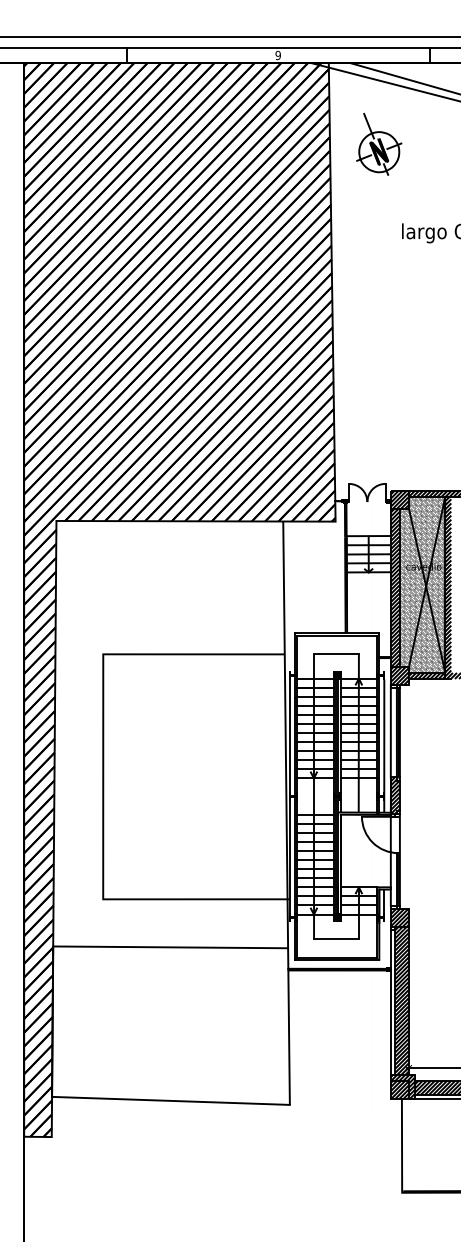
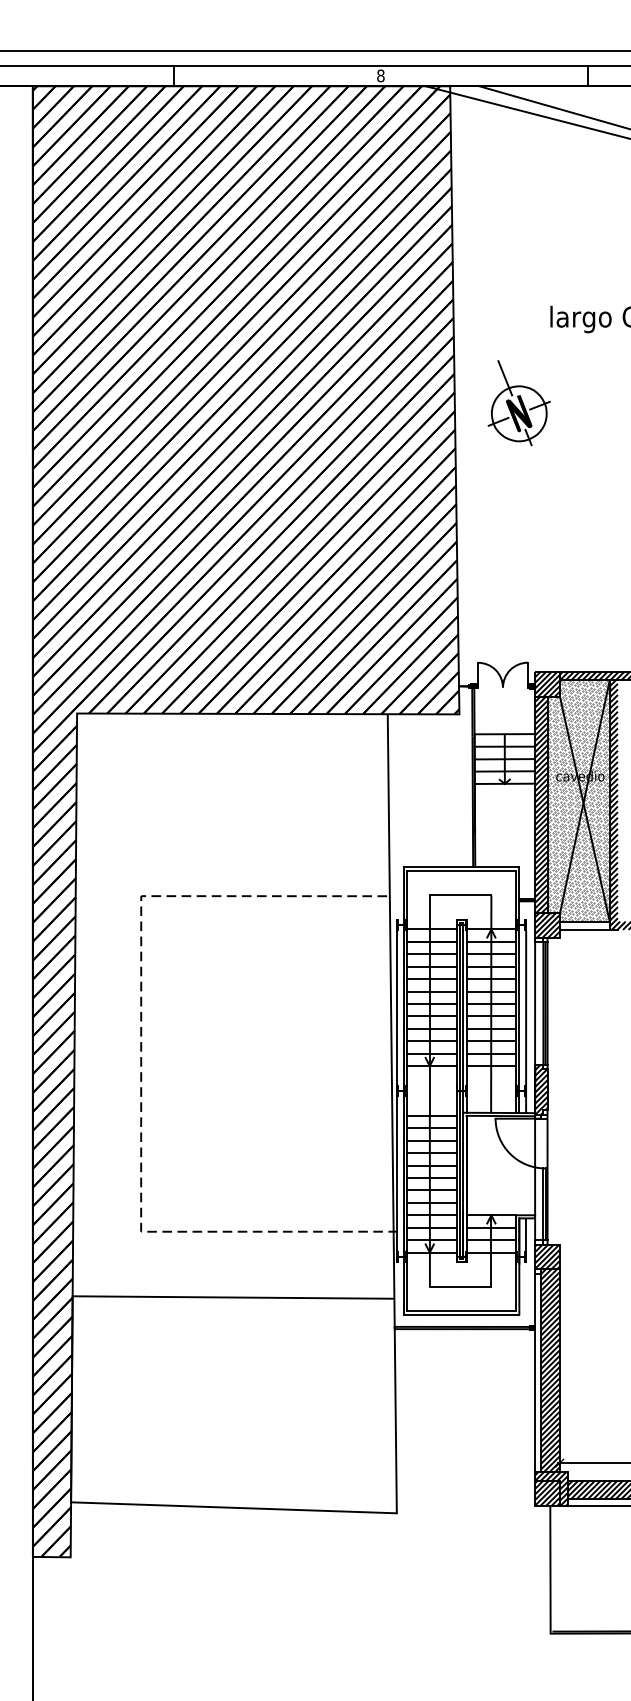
text: (277, 55) -> (379, 75), 9 -> 8
part: (379, 143) -> (519, 401), moved
hatch: (427, 675) -> (585, 925), removed
line: (103, 779) -> (141, 1067), solid -> dashed

